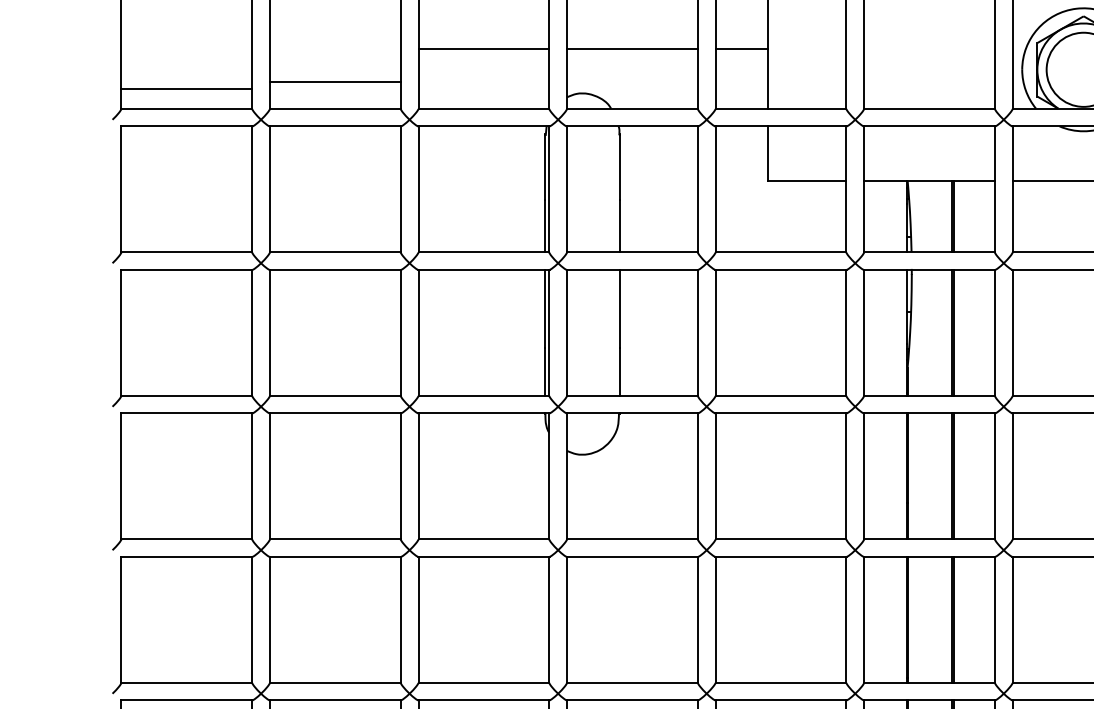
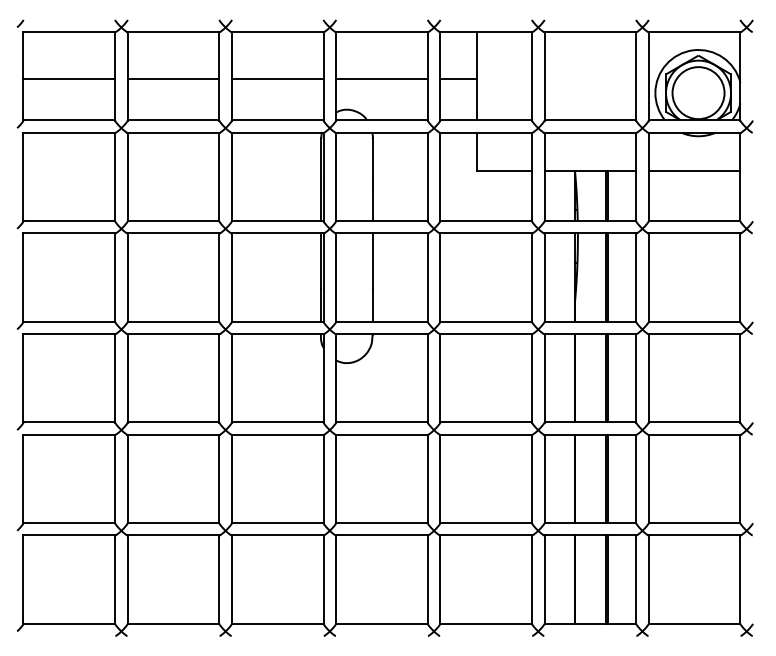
line: (335, 81) -> (173, 78), moved
line: (187, 88) -> (69, 78), moved

